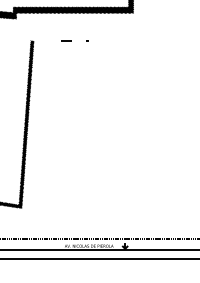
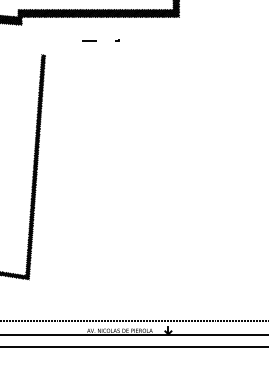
part: (74, 40) -> (100, 40), moved

